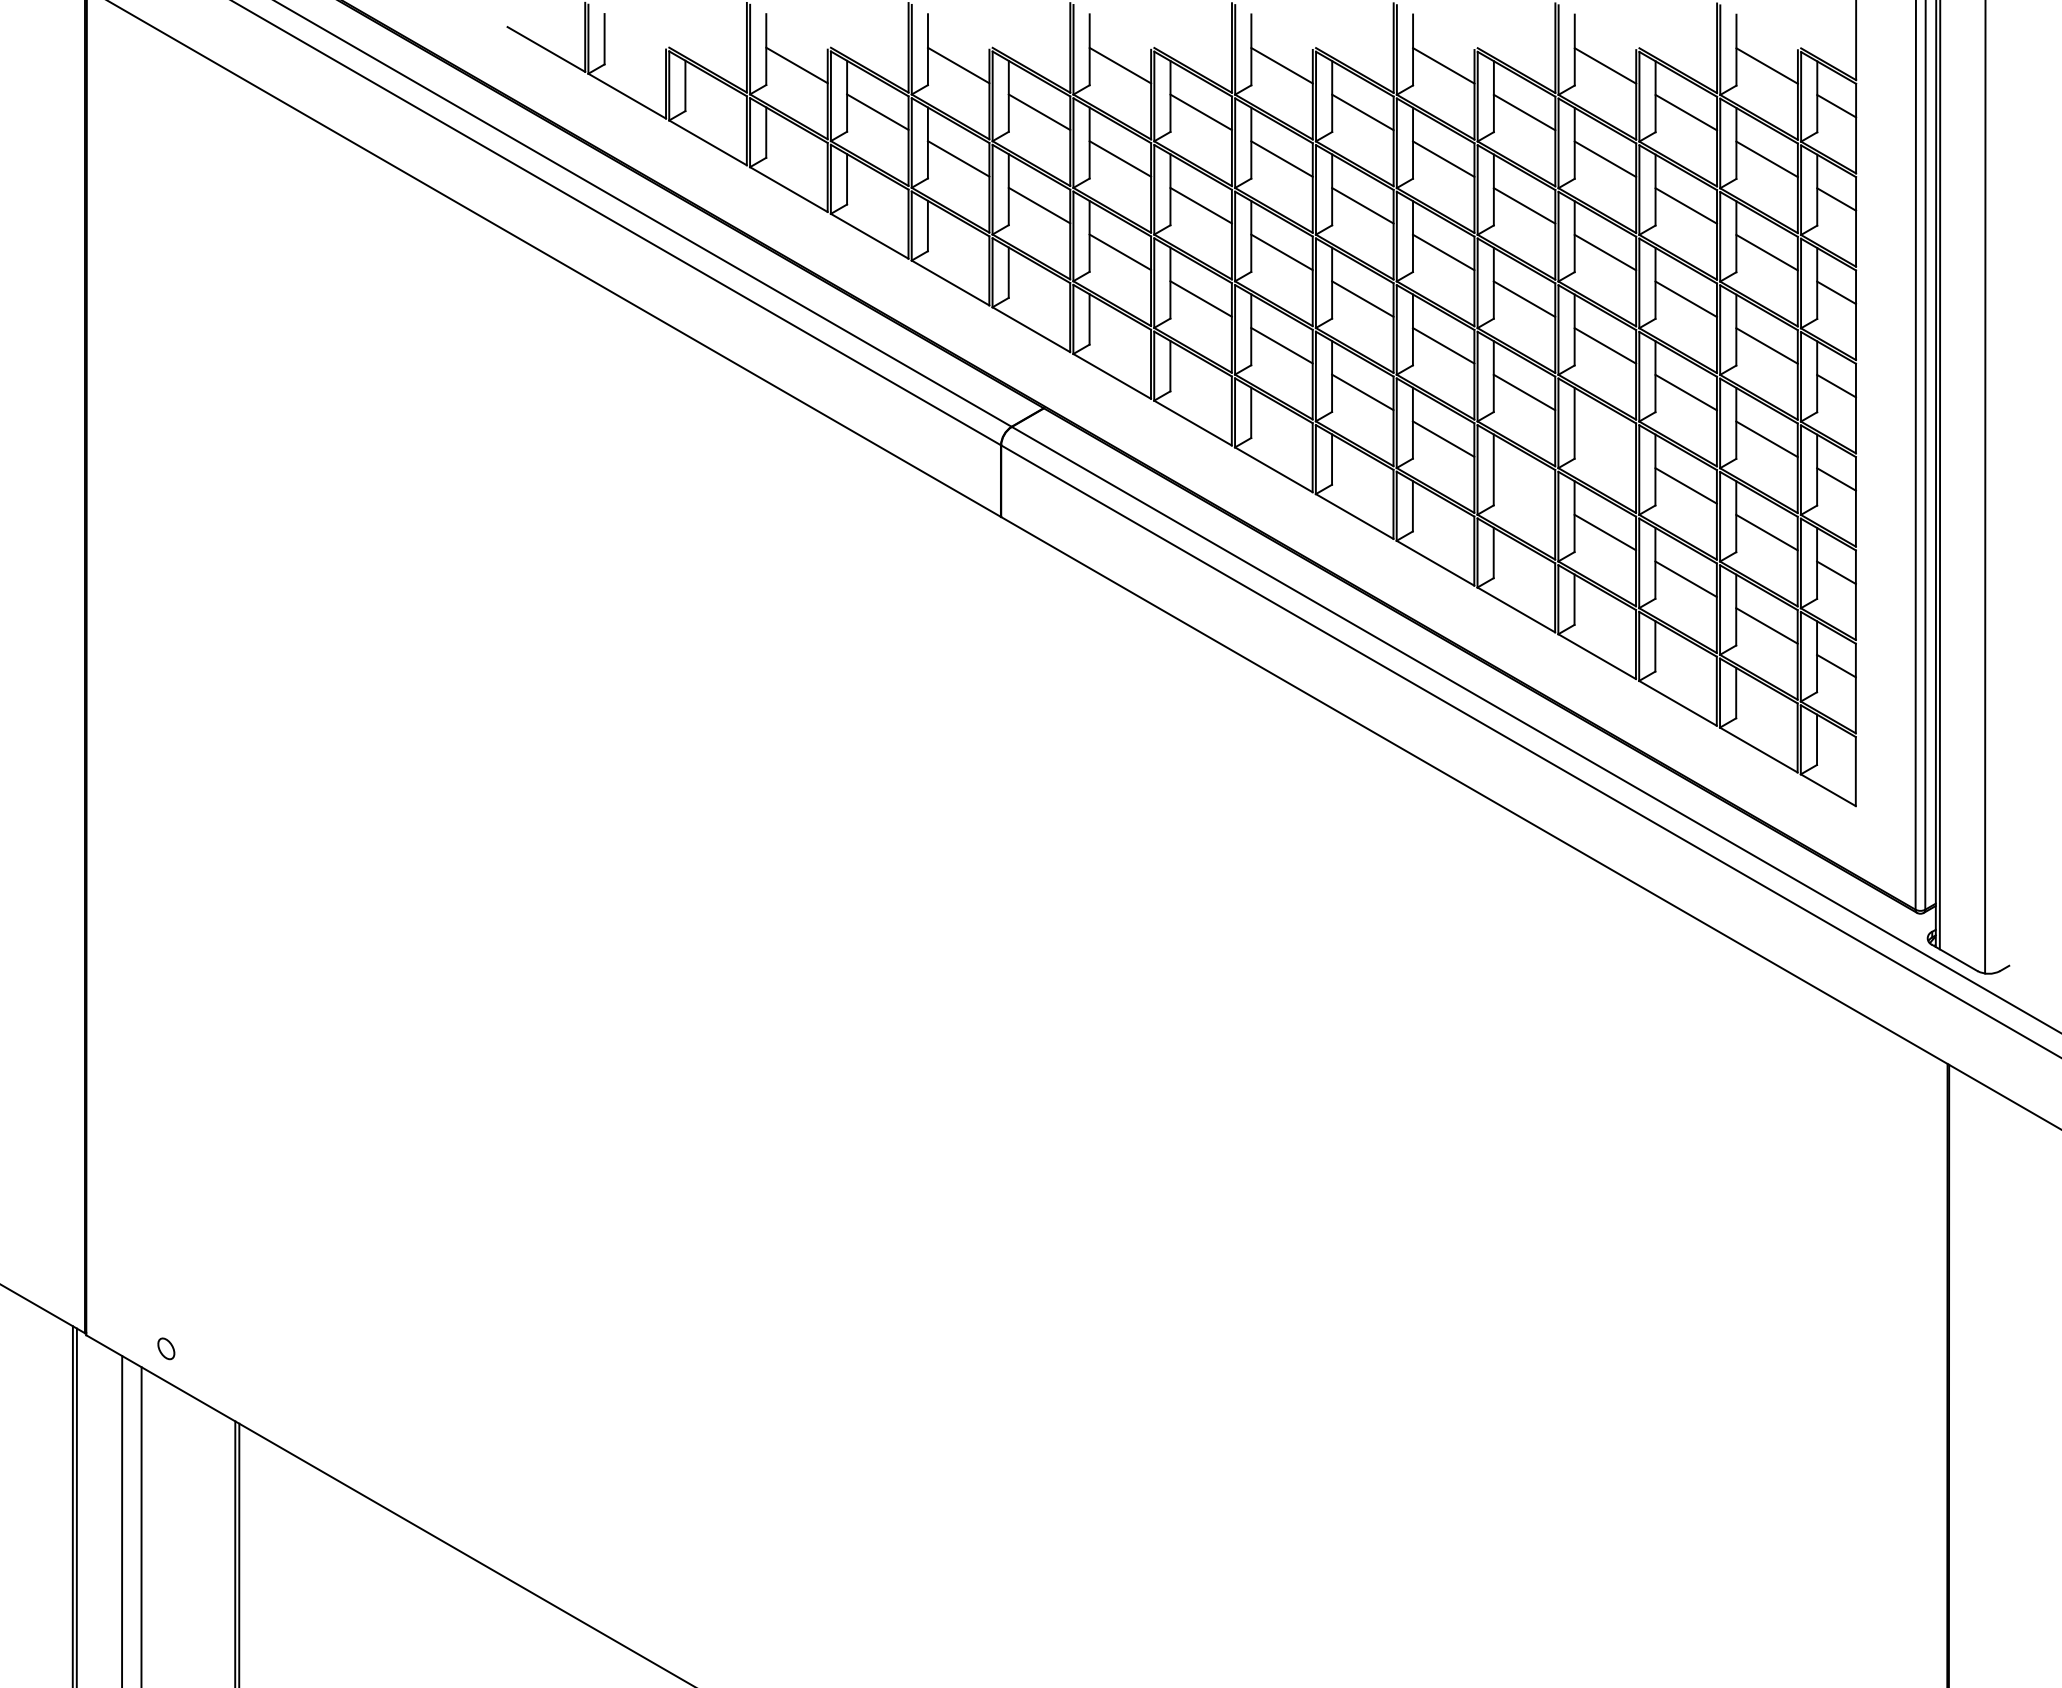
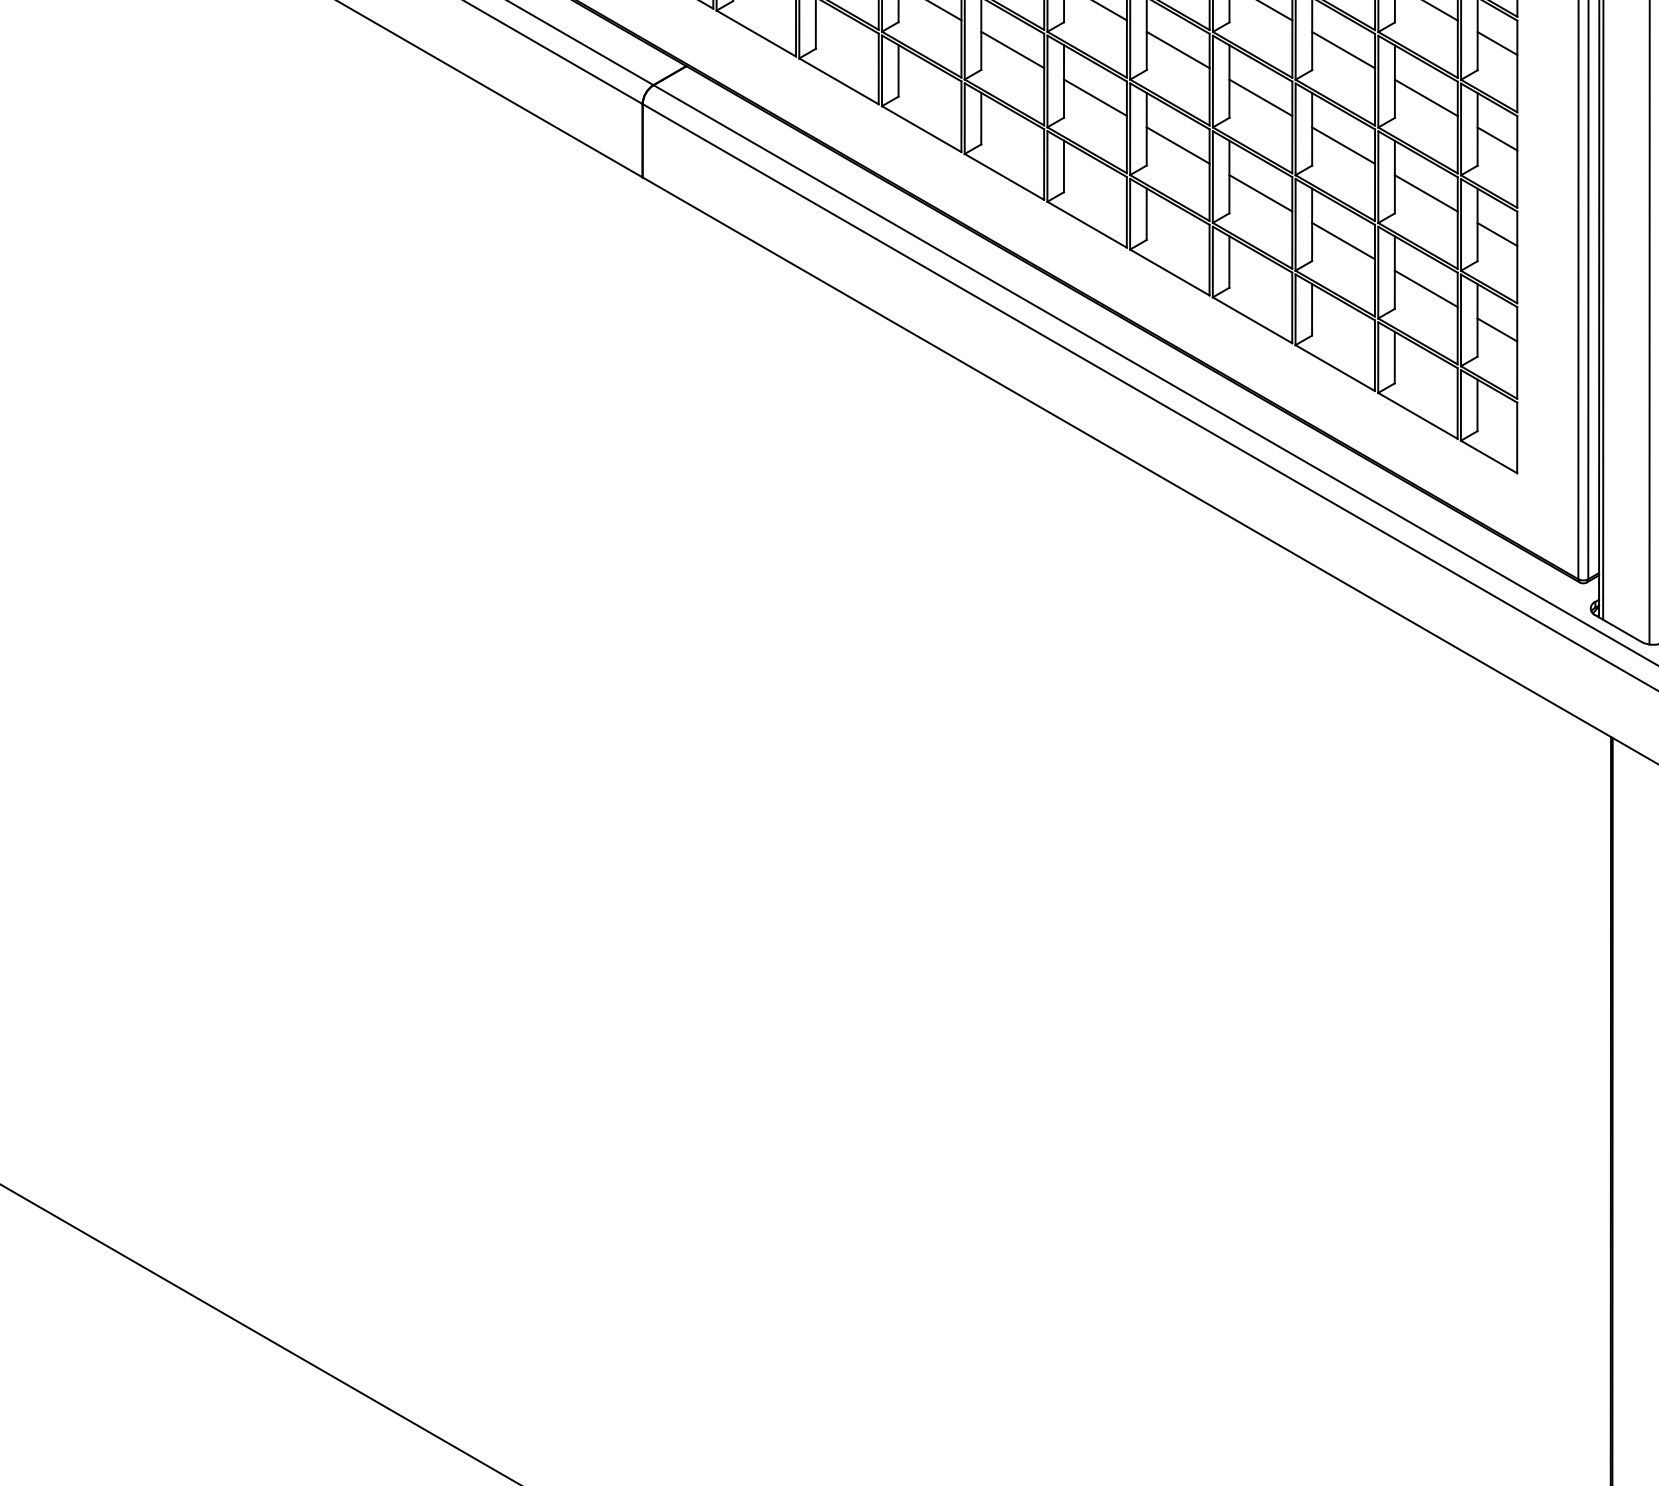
line: (1605, 438) -> (1261, 97), added
line: (1524, 485) -> (1178, 145), added

